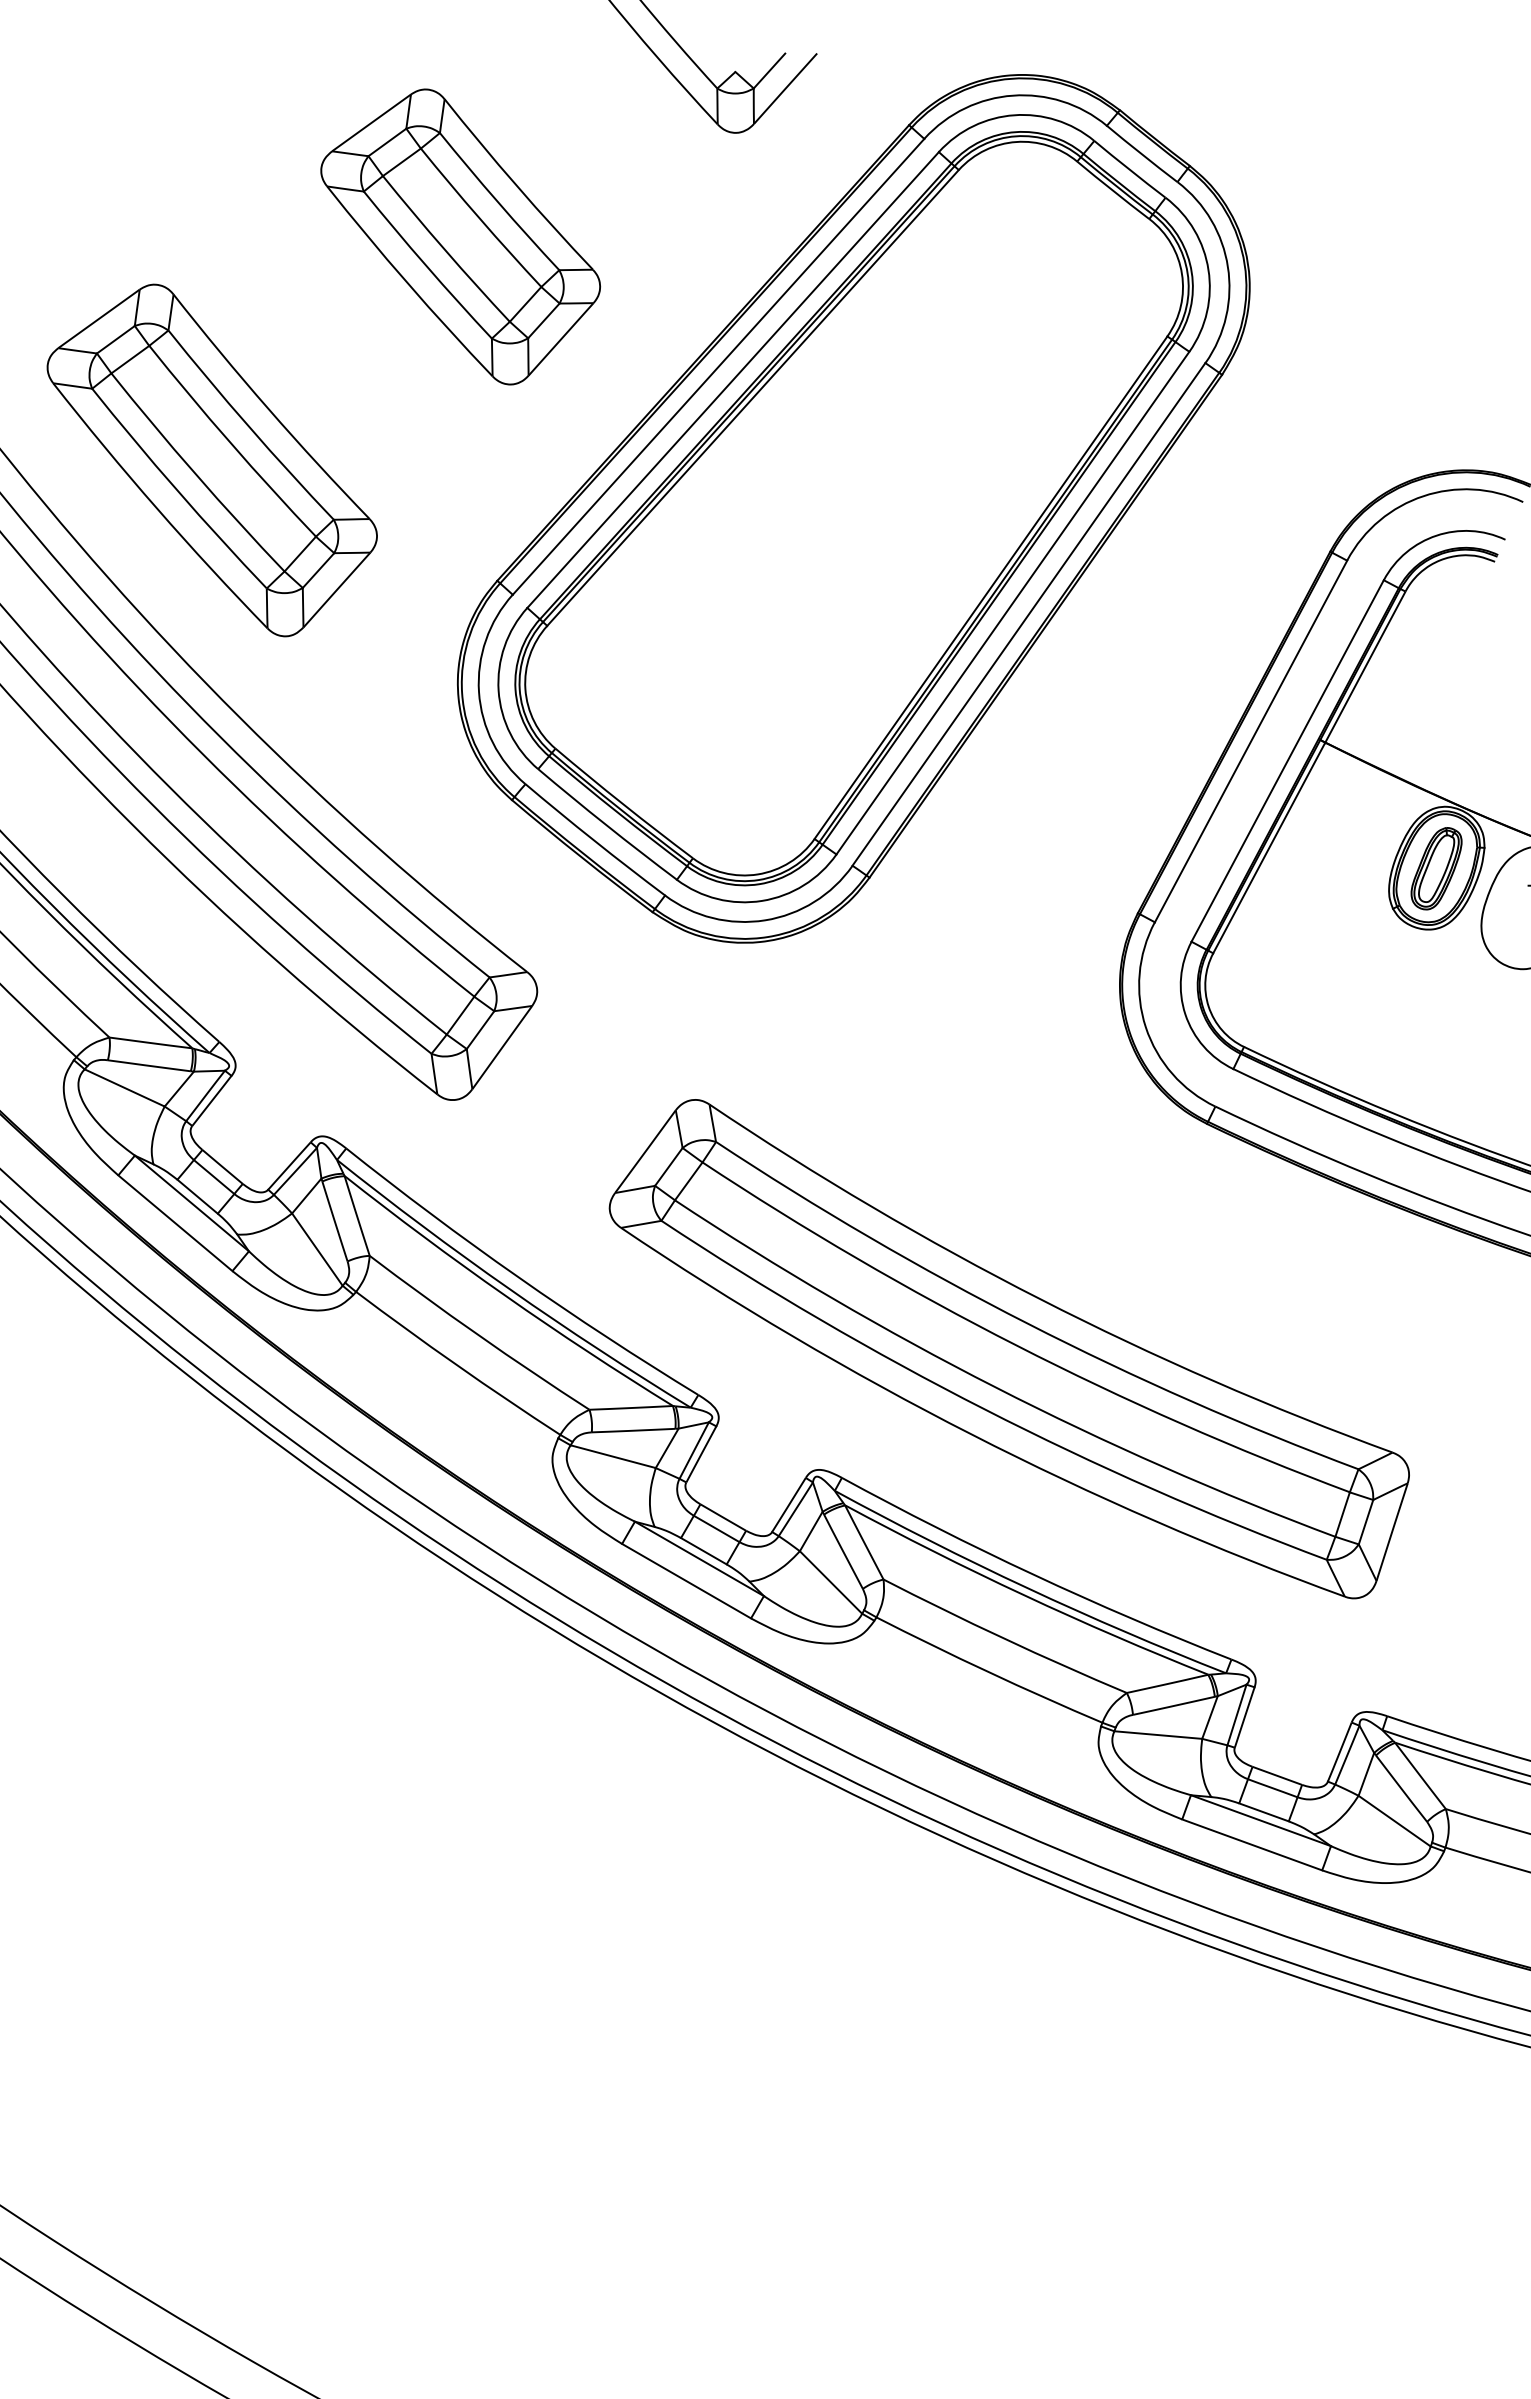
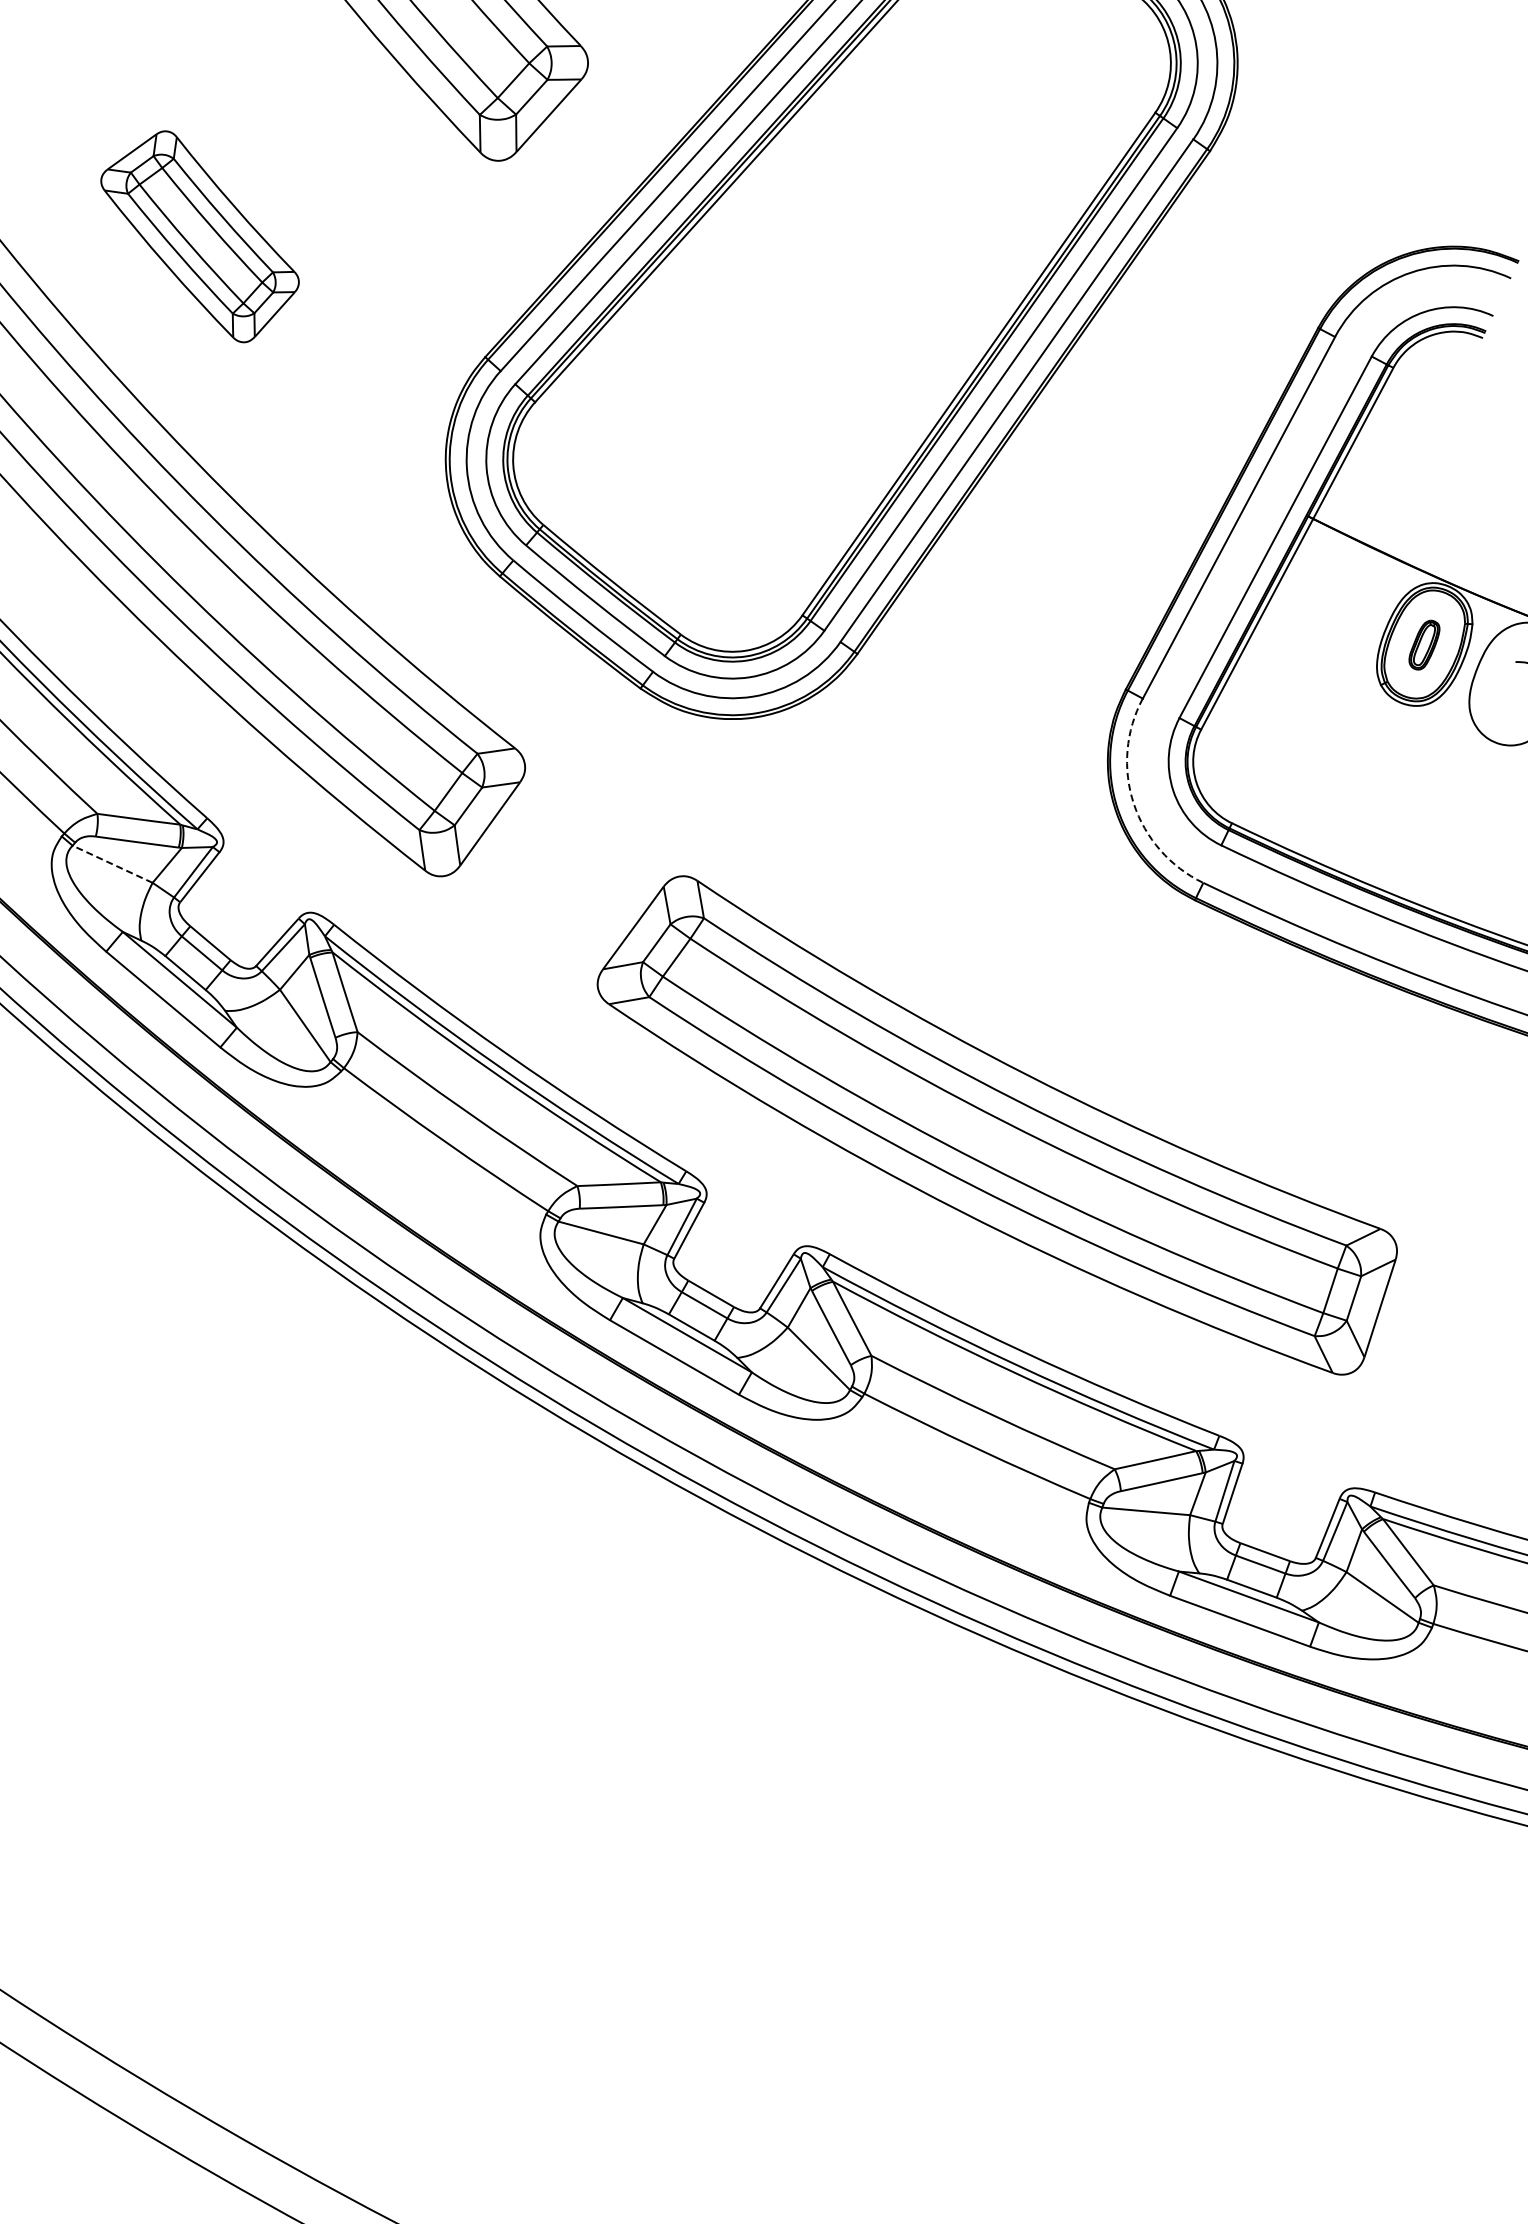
part: (211, 460) -> (199, 236), size x0.6
part: (1436, 868) -> (1424, 644), size x0.6
arc: (1145, 1027) -> (1133, 803), solid -> dashed
line: (124, 1087) -> (112, 863), solid -> dashed

